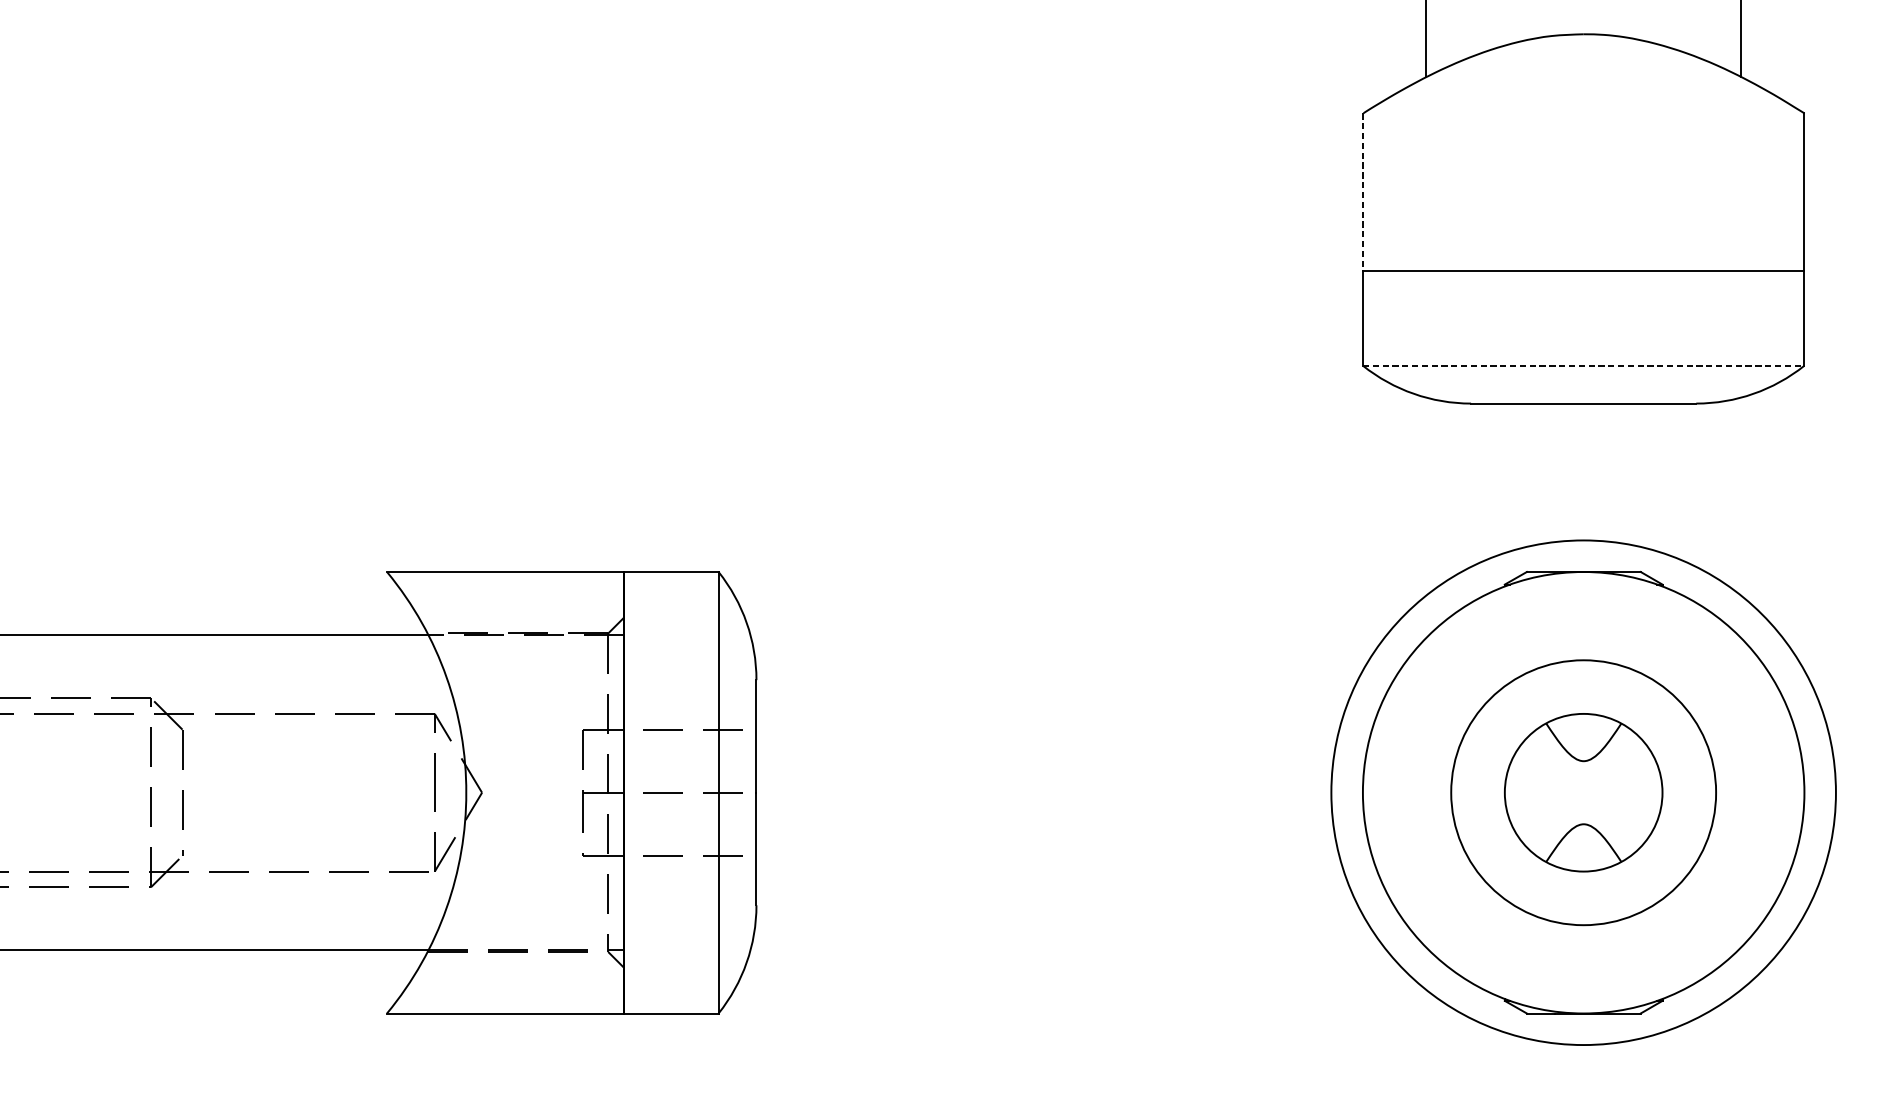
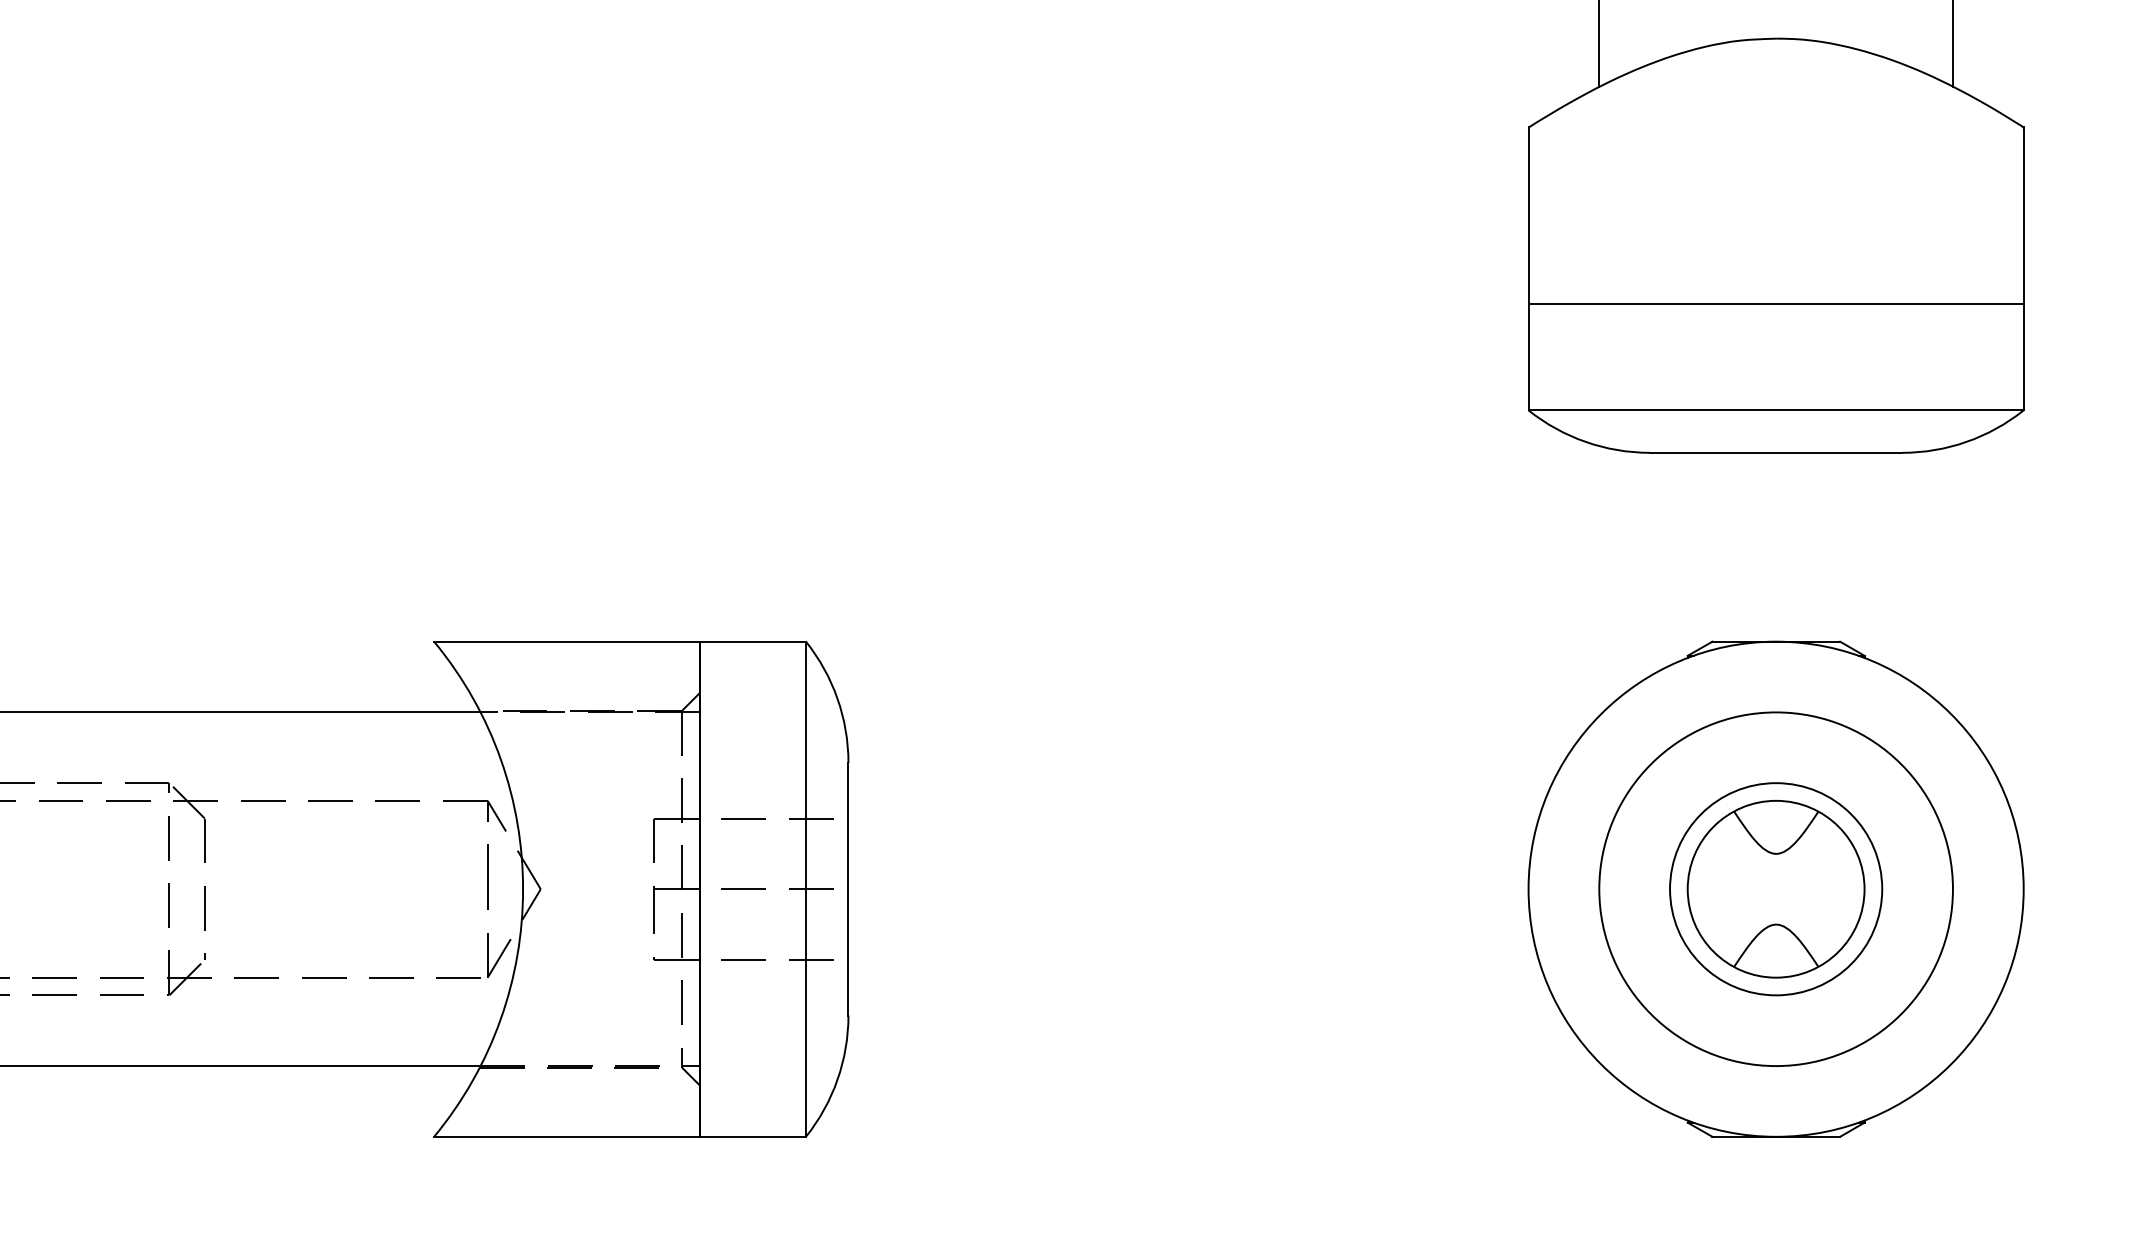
line: (1362, 192) -> (1528, 216), dashed -> solid
line: (1583, 365) -> (1776, 410), dashed -> solid
circle: (1583, 792) -> (1775, 889), size x0.62
circle: (1583, 792) -> (1776, 889), size x0.71

